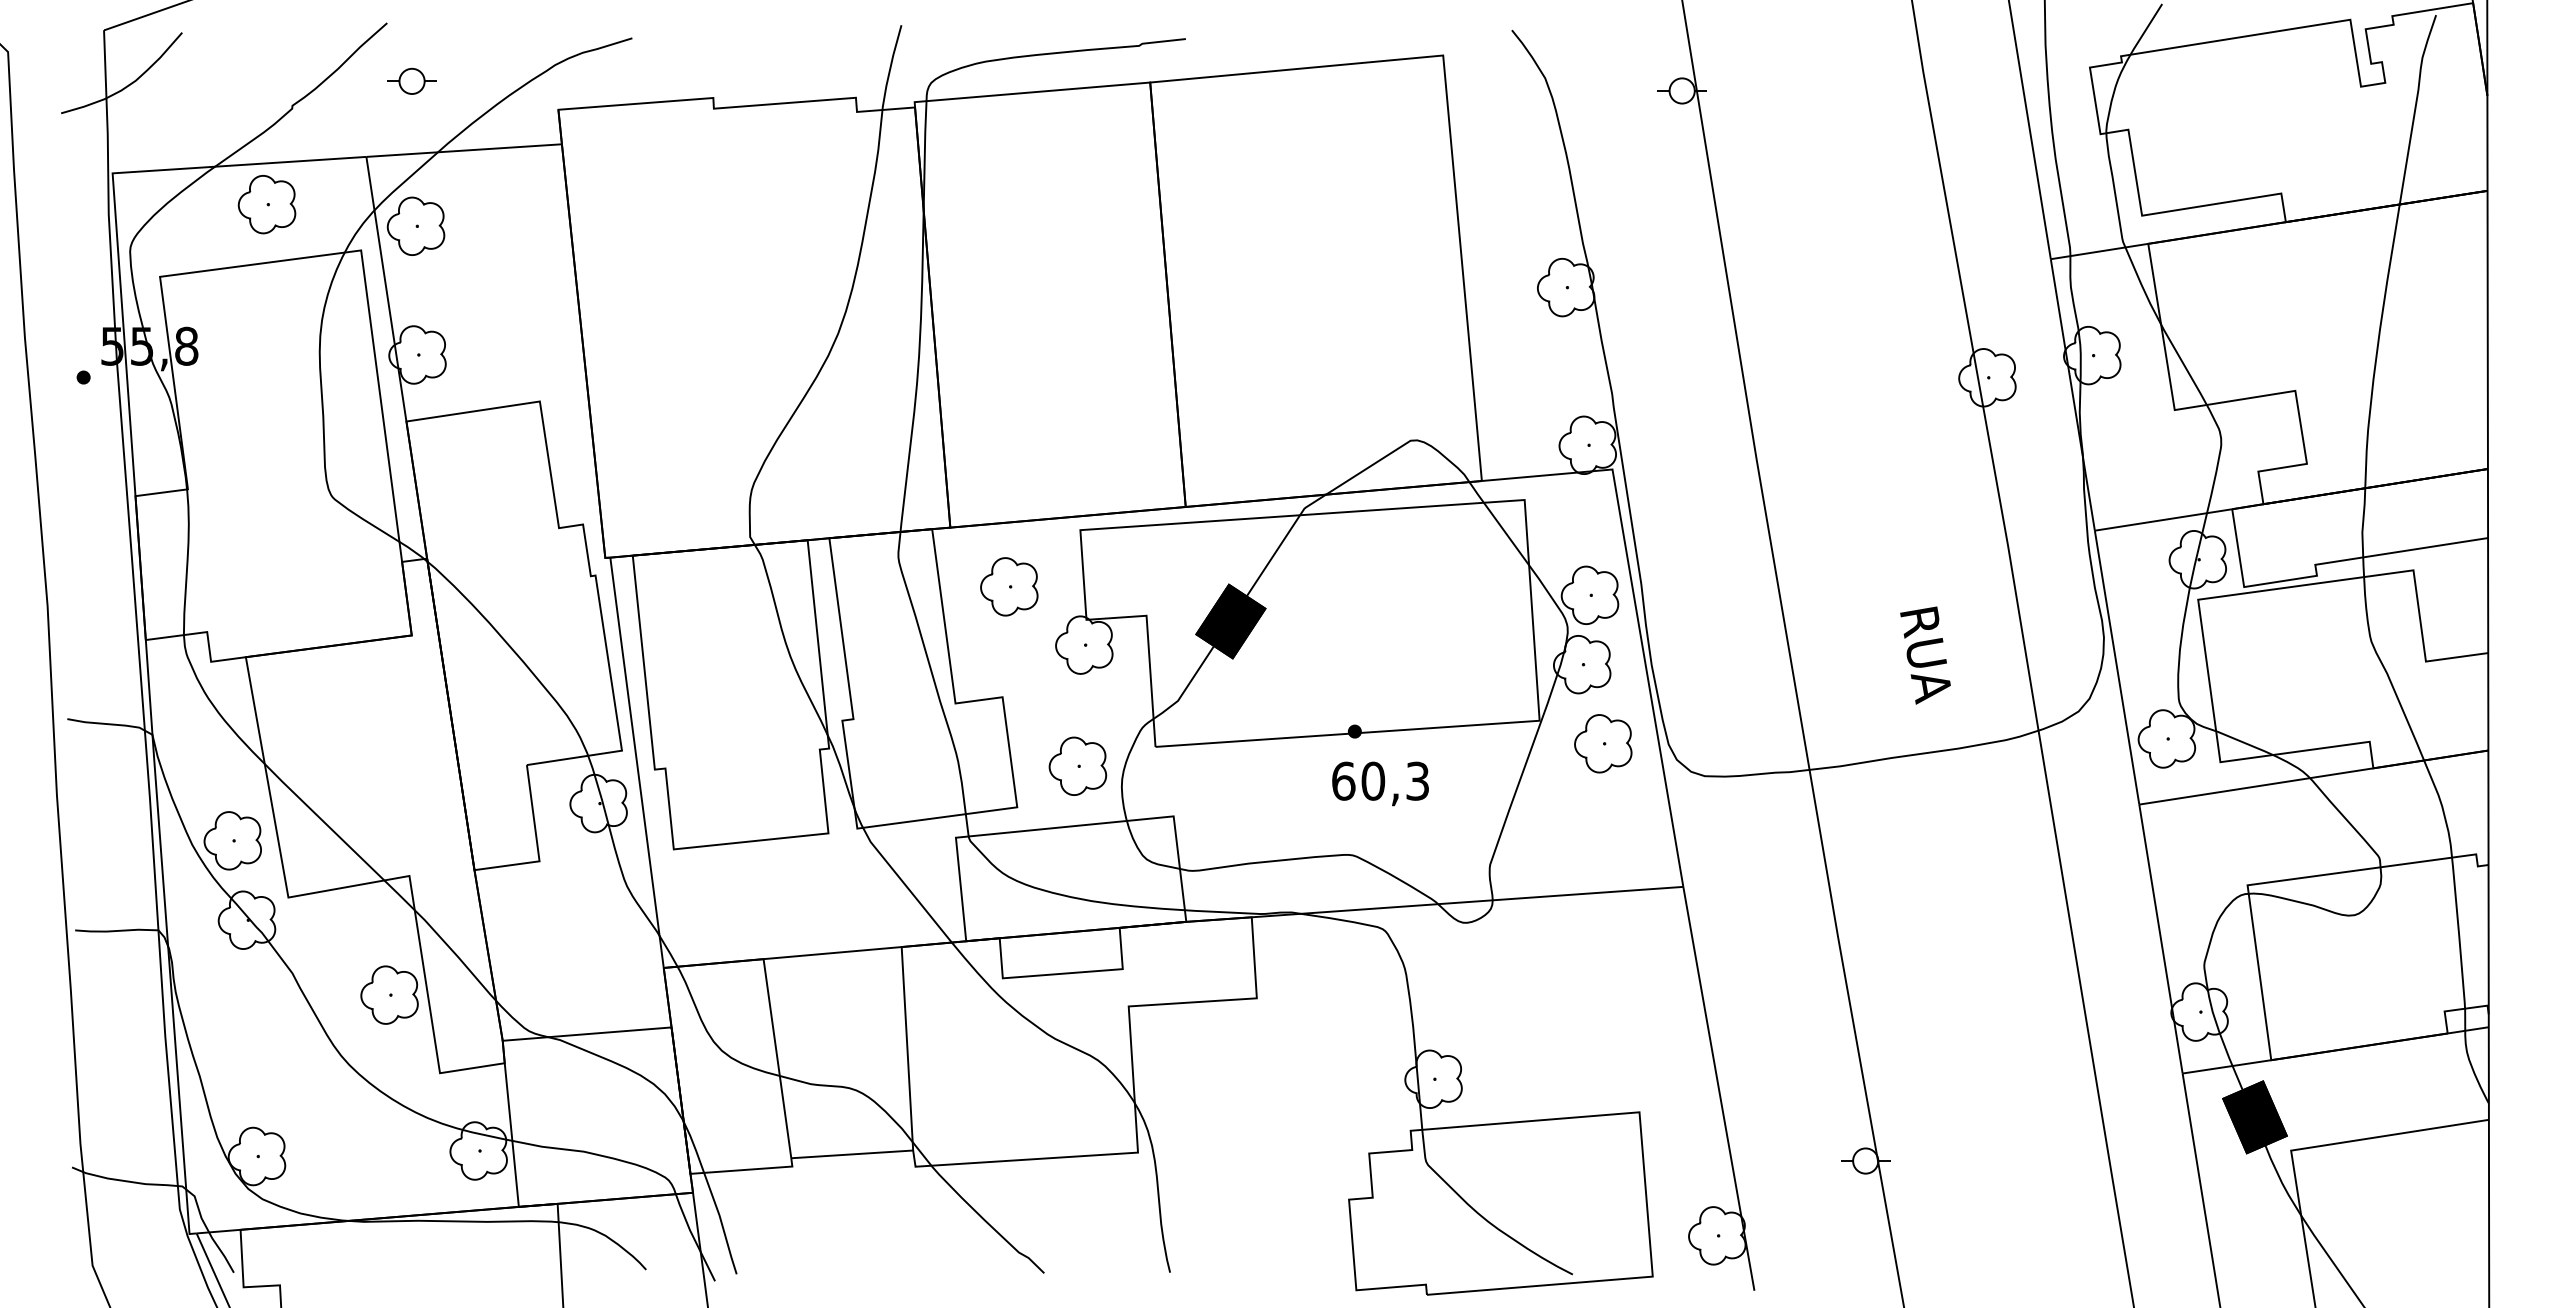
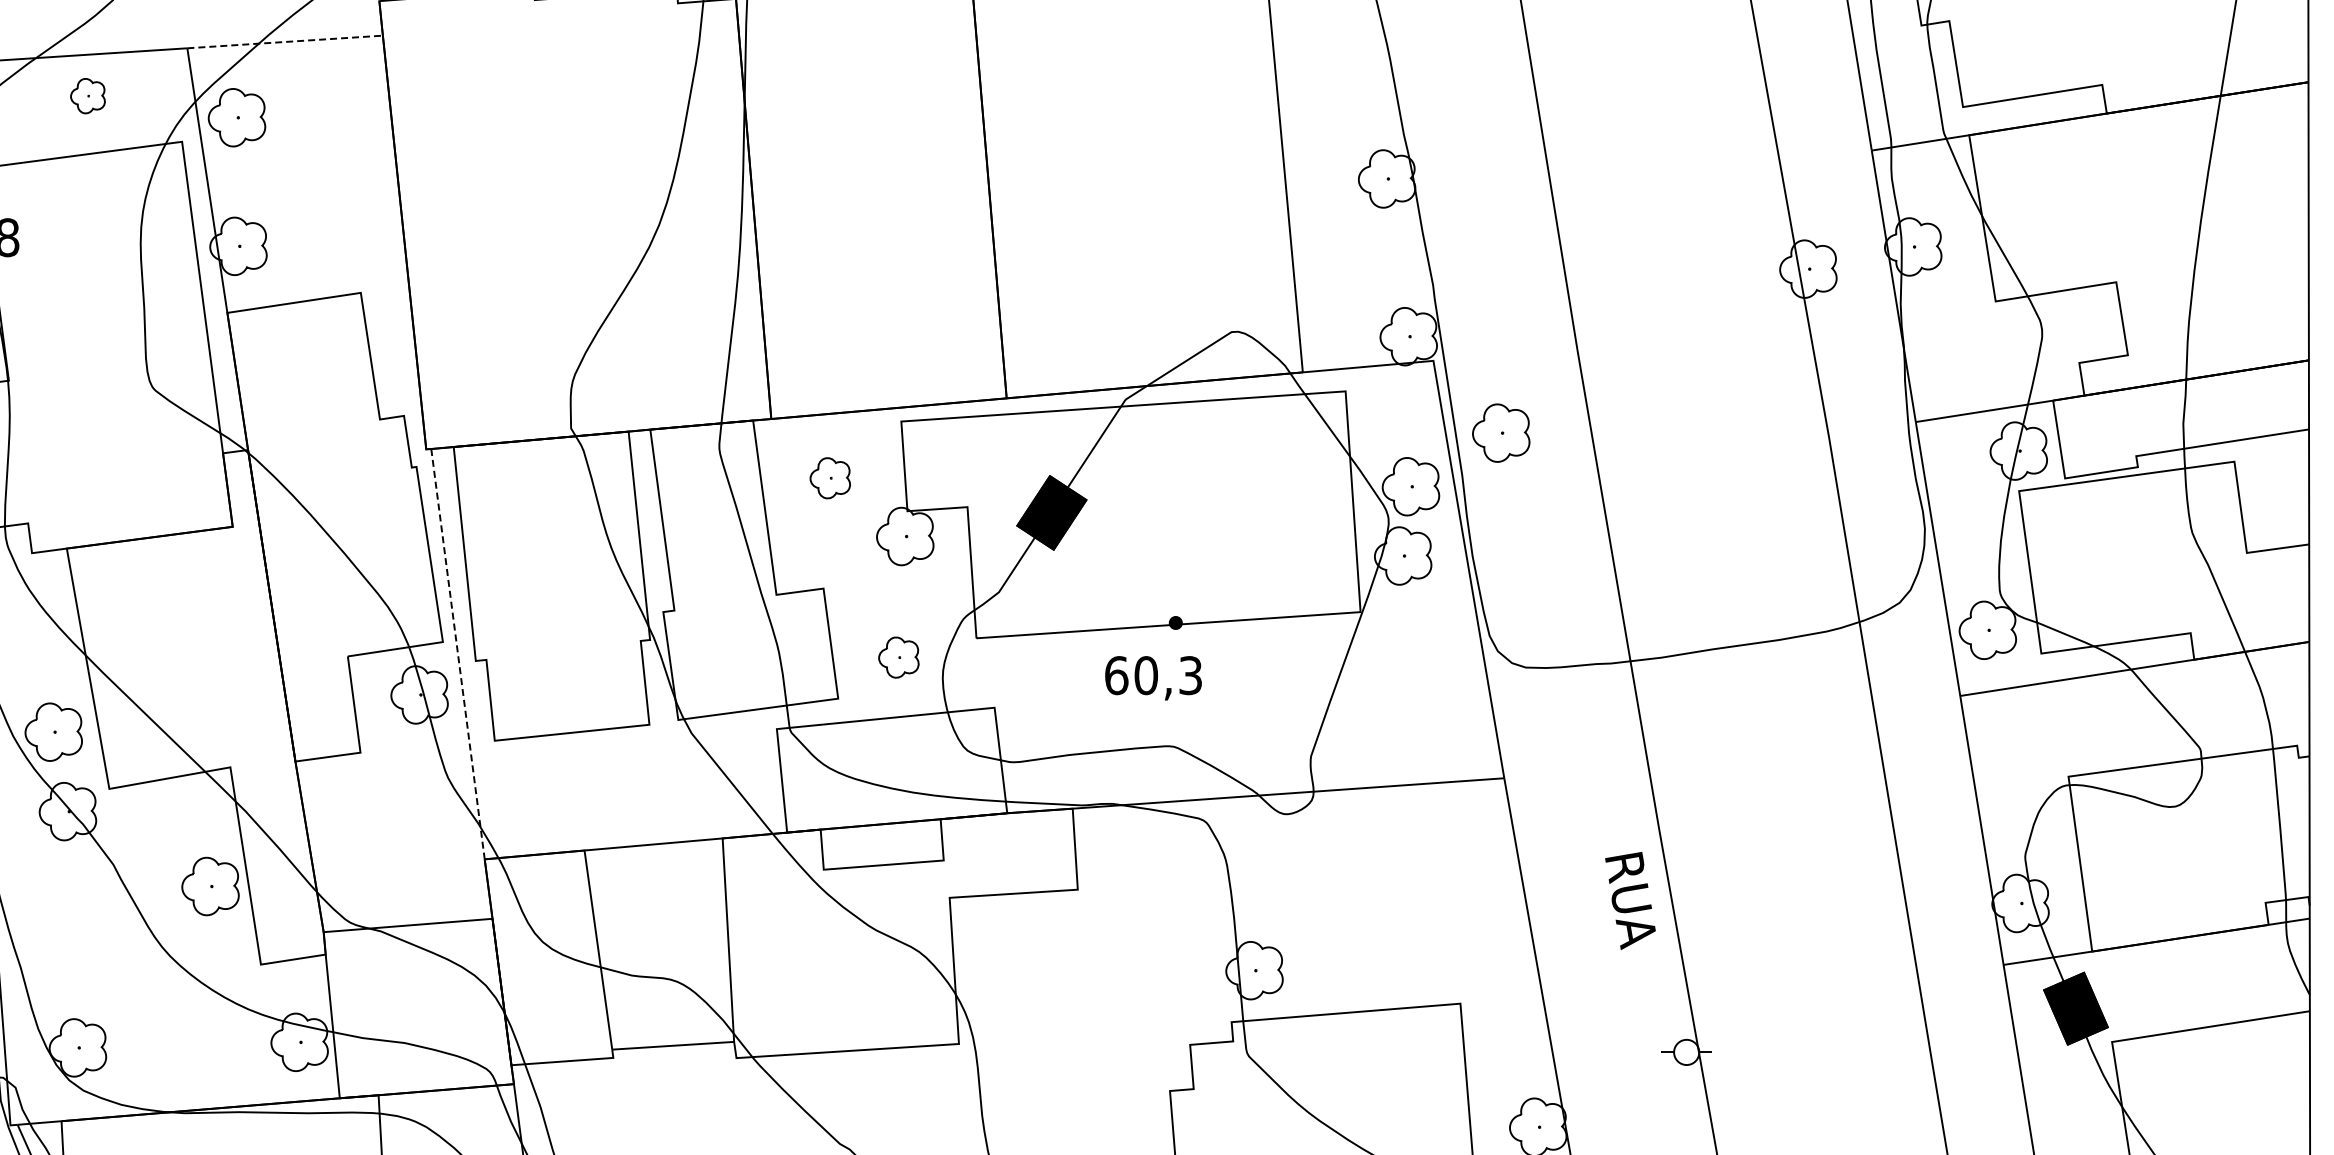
line: (464, 150) -> (285, 41), solid -> dashed
part: (266, 204) -> (87, 95), size x0.6
part: (1009, 586) -> (830, 477), size x0.7
text: (1925, 655) -> (1630, 900), moved
part: (1603, 743) -> (1501, 432), moved
line: (637, 762) -> (458, 653), solid -> dashed
part: (1077, 765) -> (898, 656), size x0.7
text: (1380, 783) -> (1153, 677), moved

